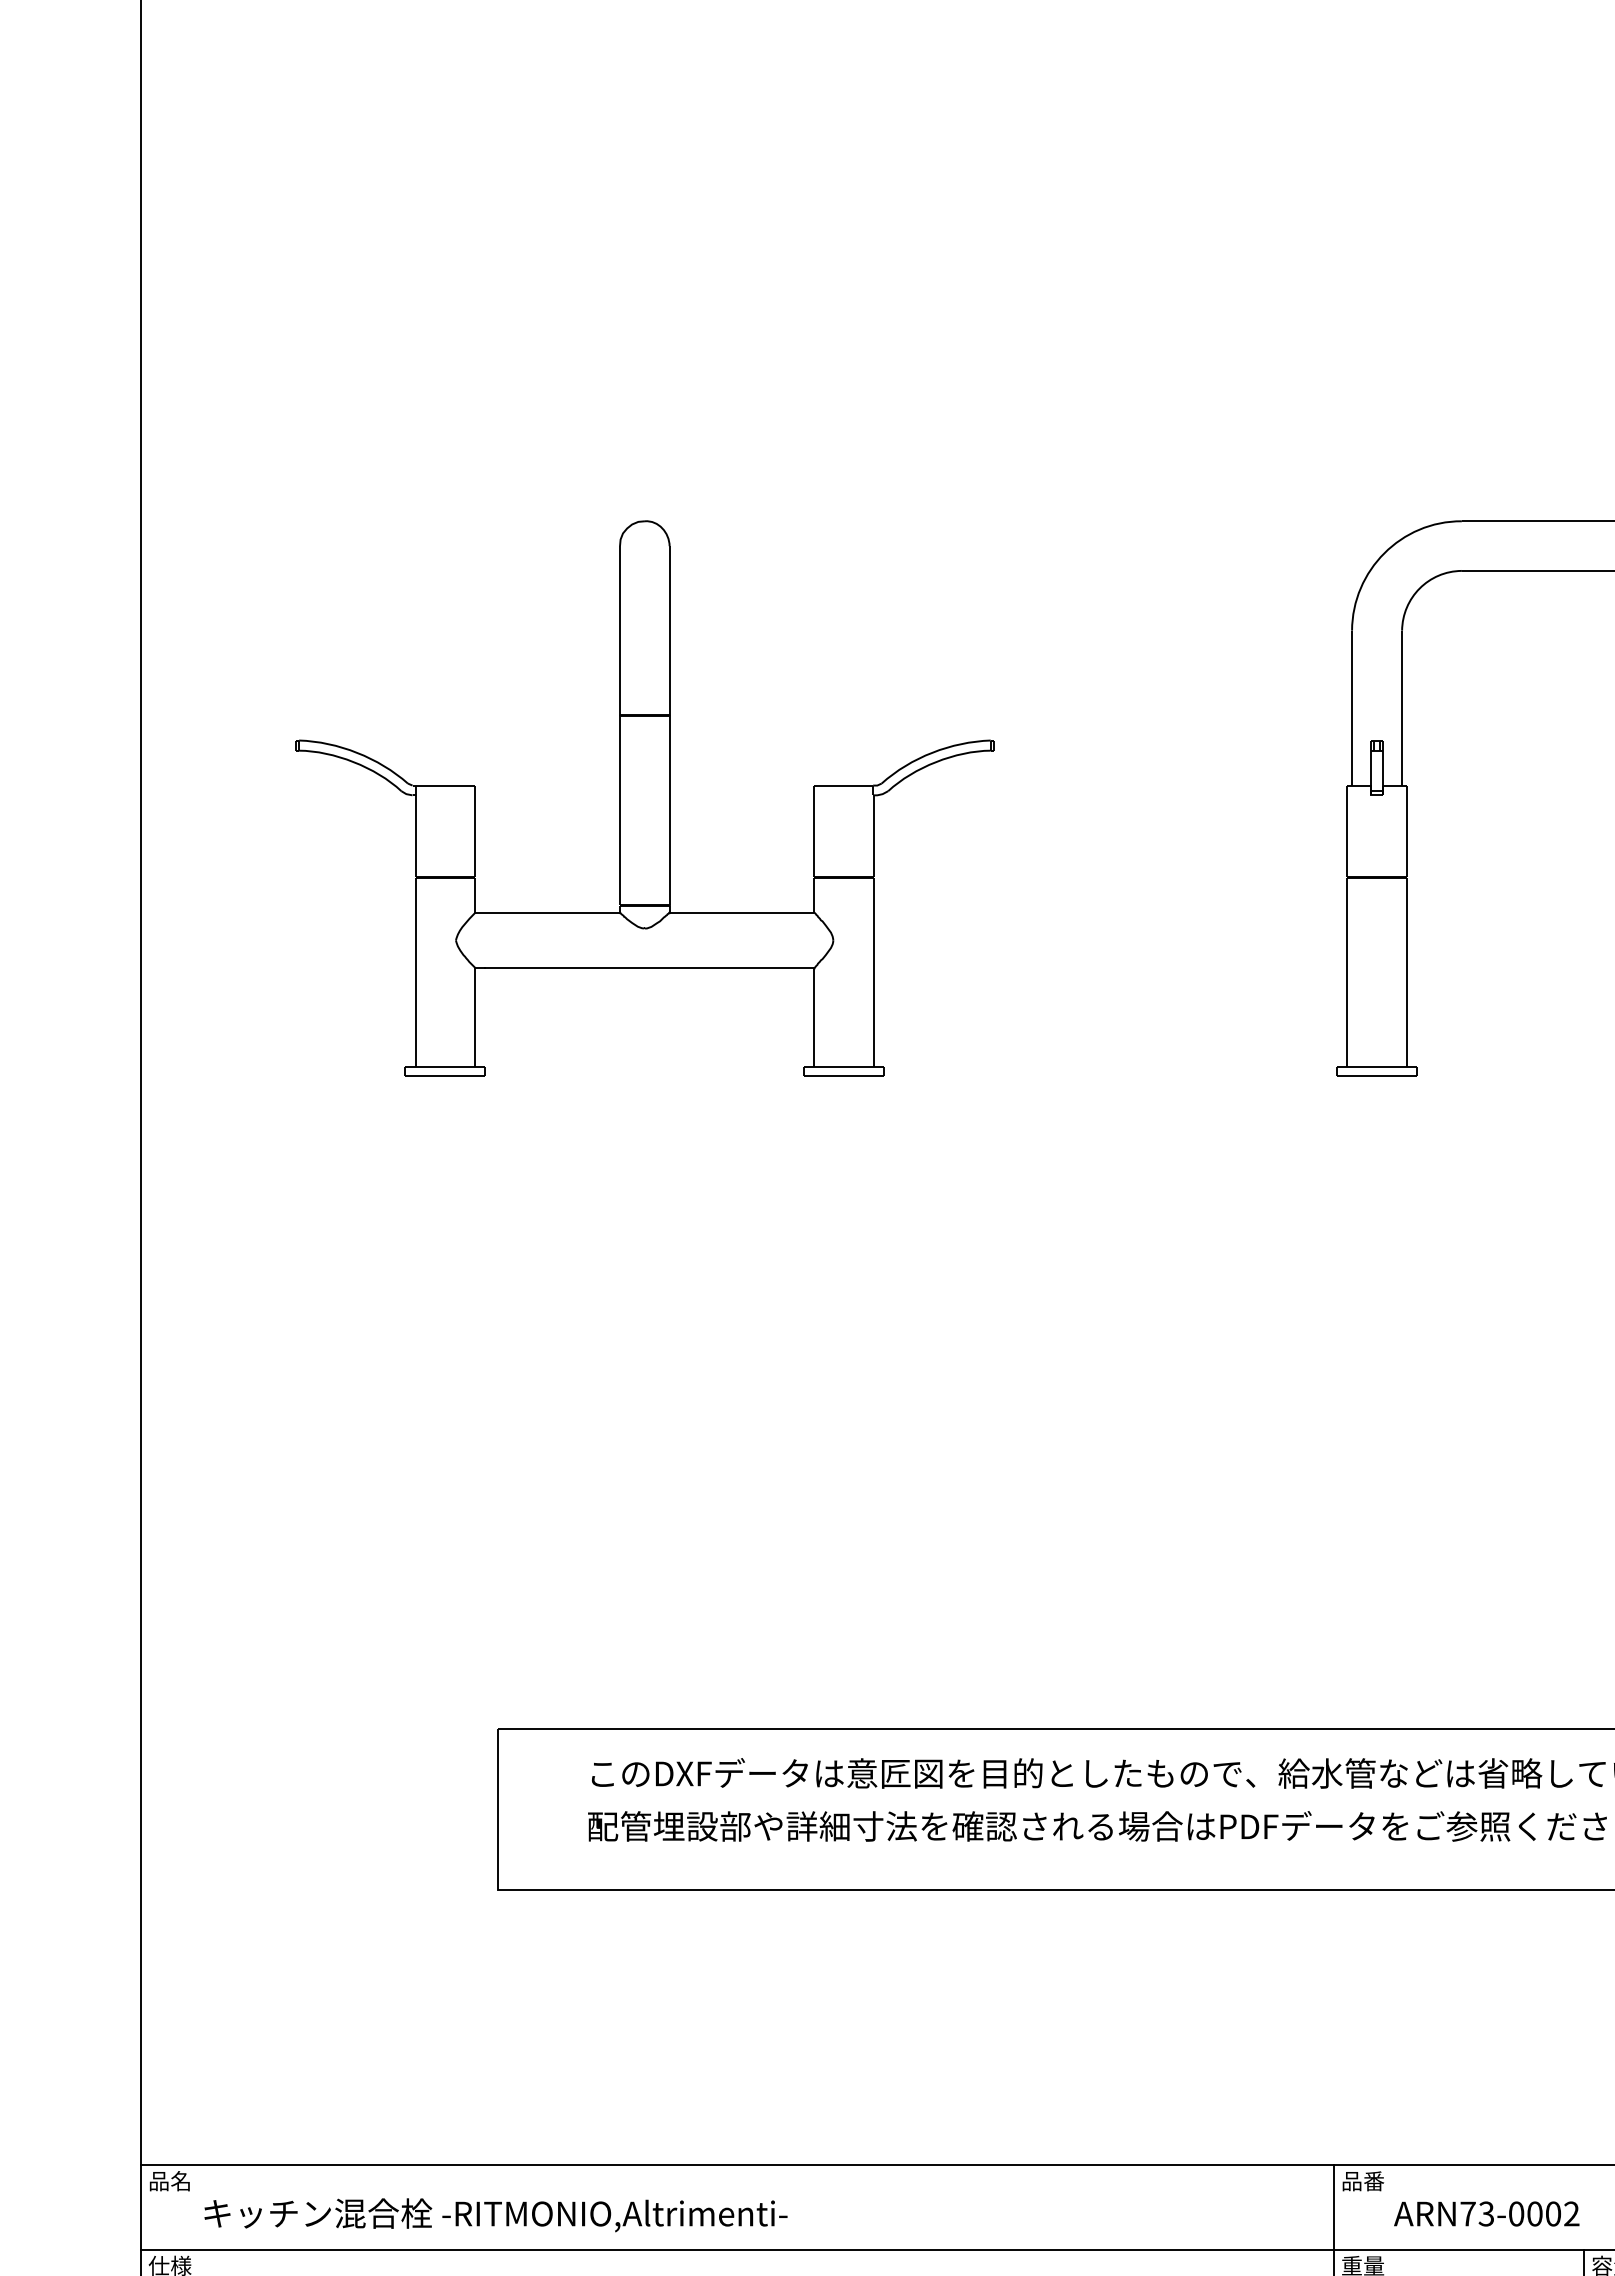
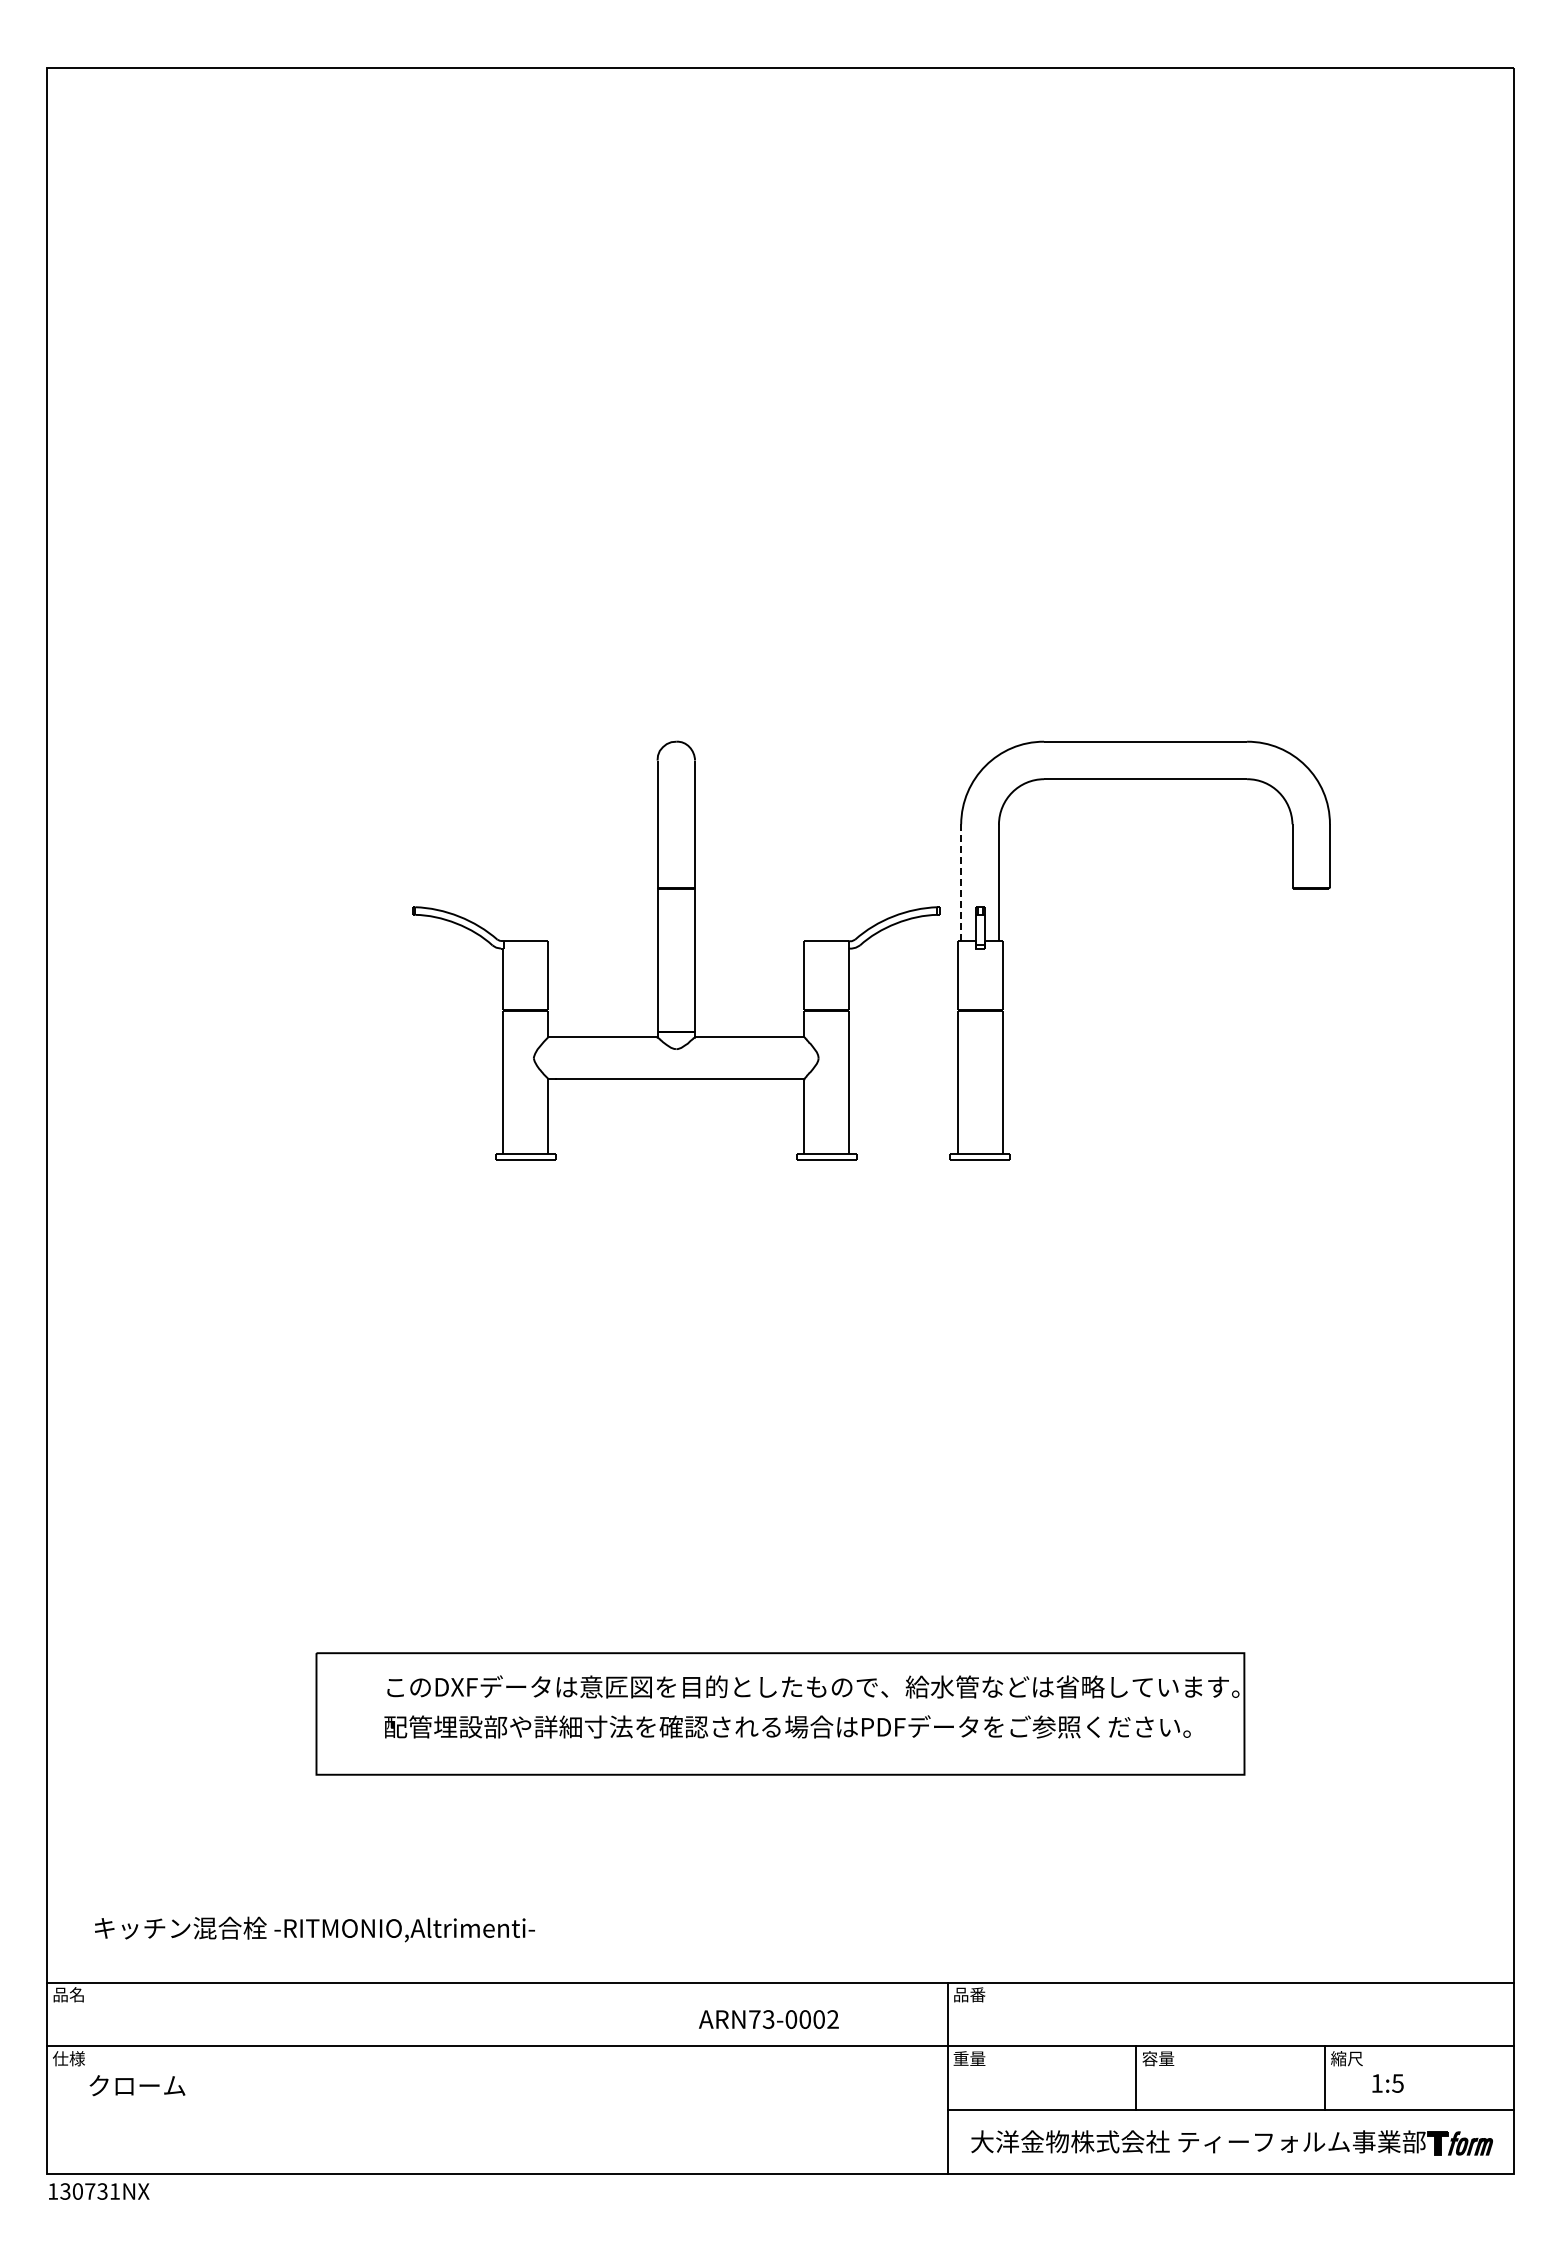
line: (1352, 709) -> (961, 883), solid -> dashed
part: (645, 797) -> (676, 950), moved
text: (1486, 2213) -> (768, 2019), moved
text: (495, 2215) -> (314, 1929), moved

